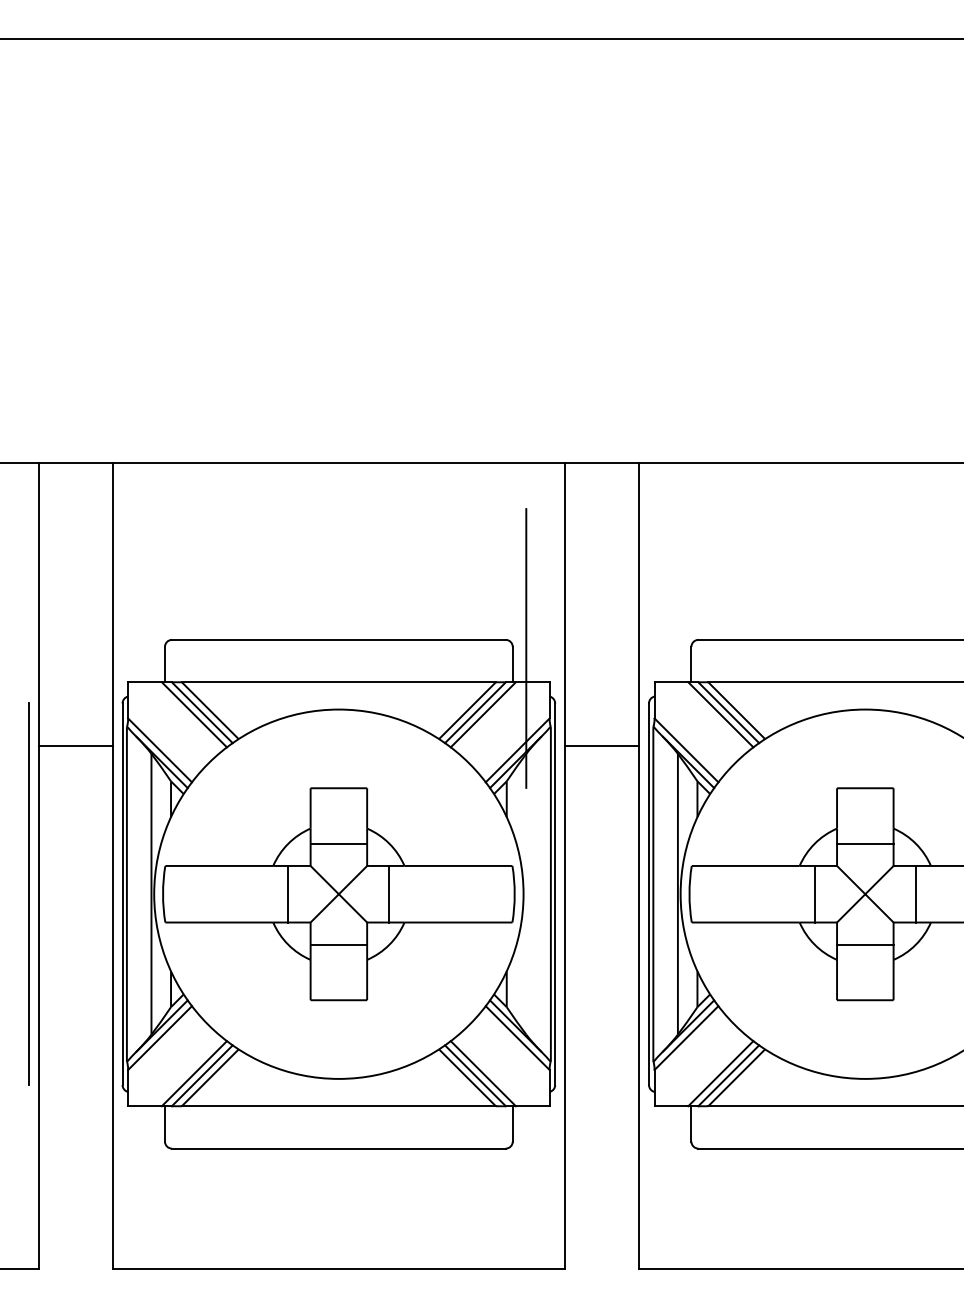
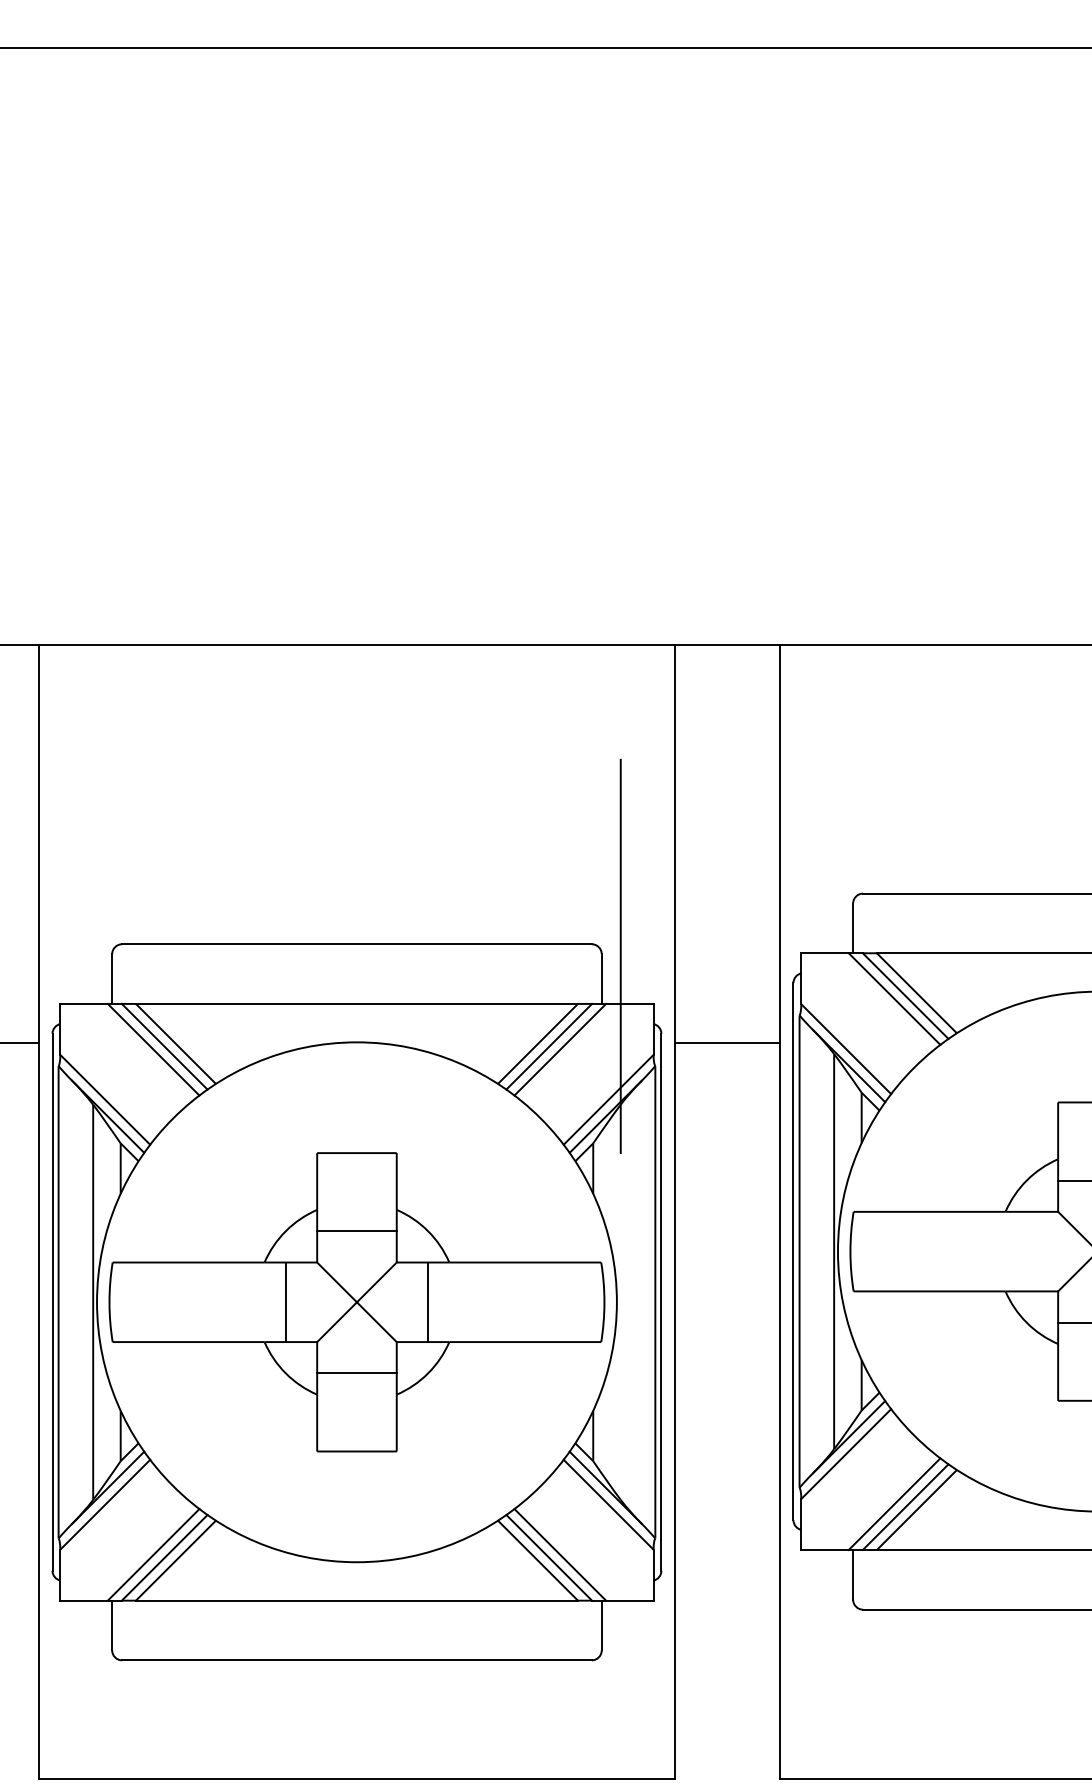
part: (338, 828) -> (356, 1209), moved
line: (814, 893) -> (1026, 1250), removed

